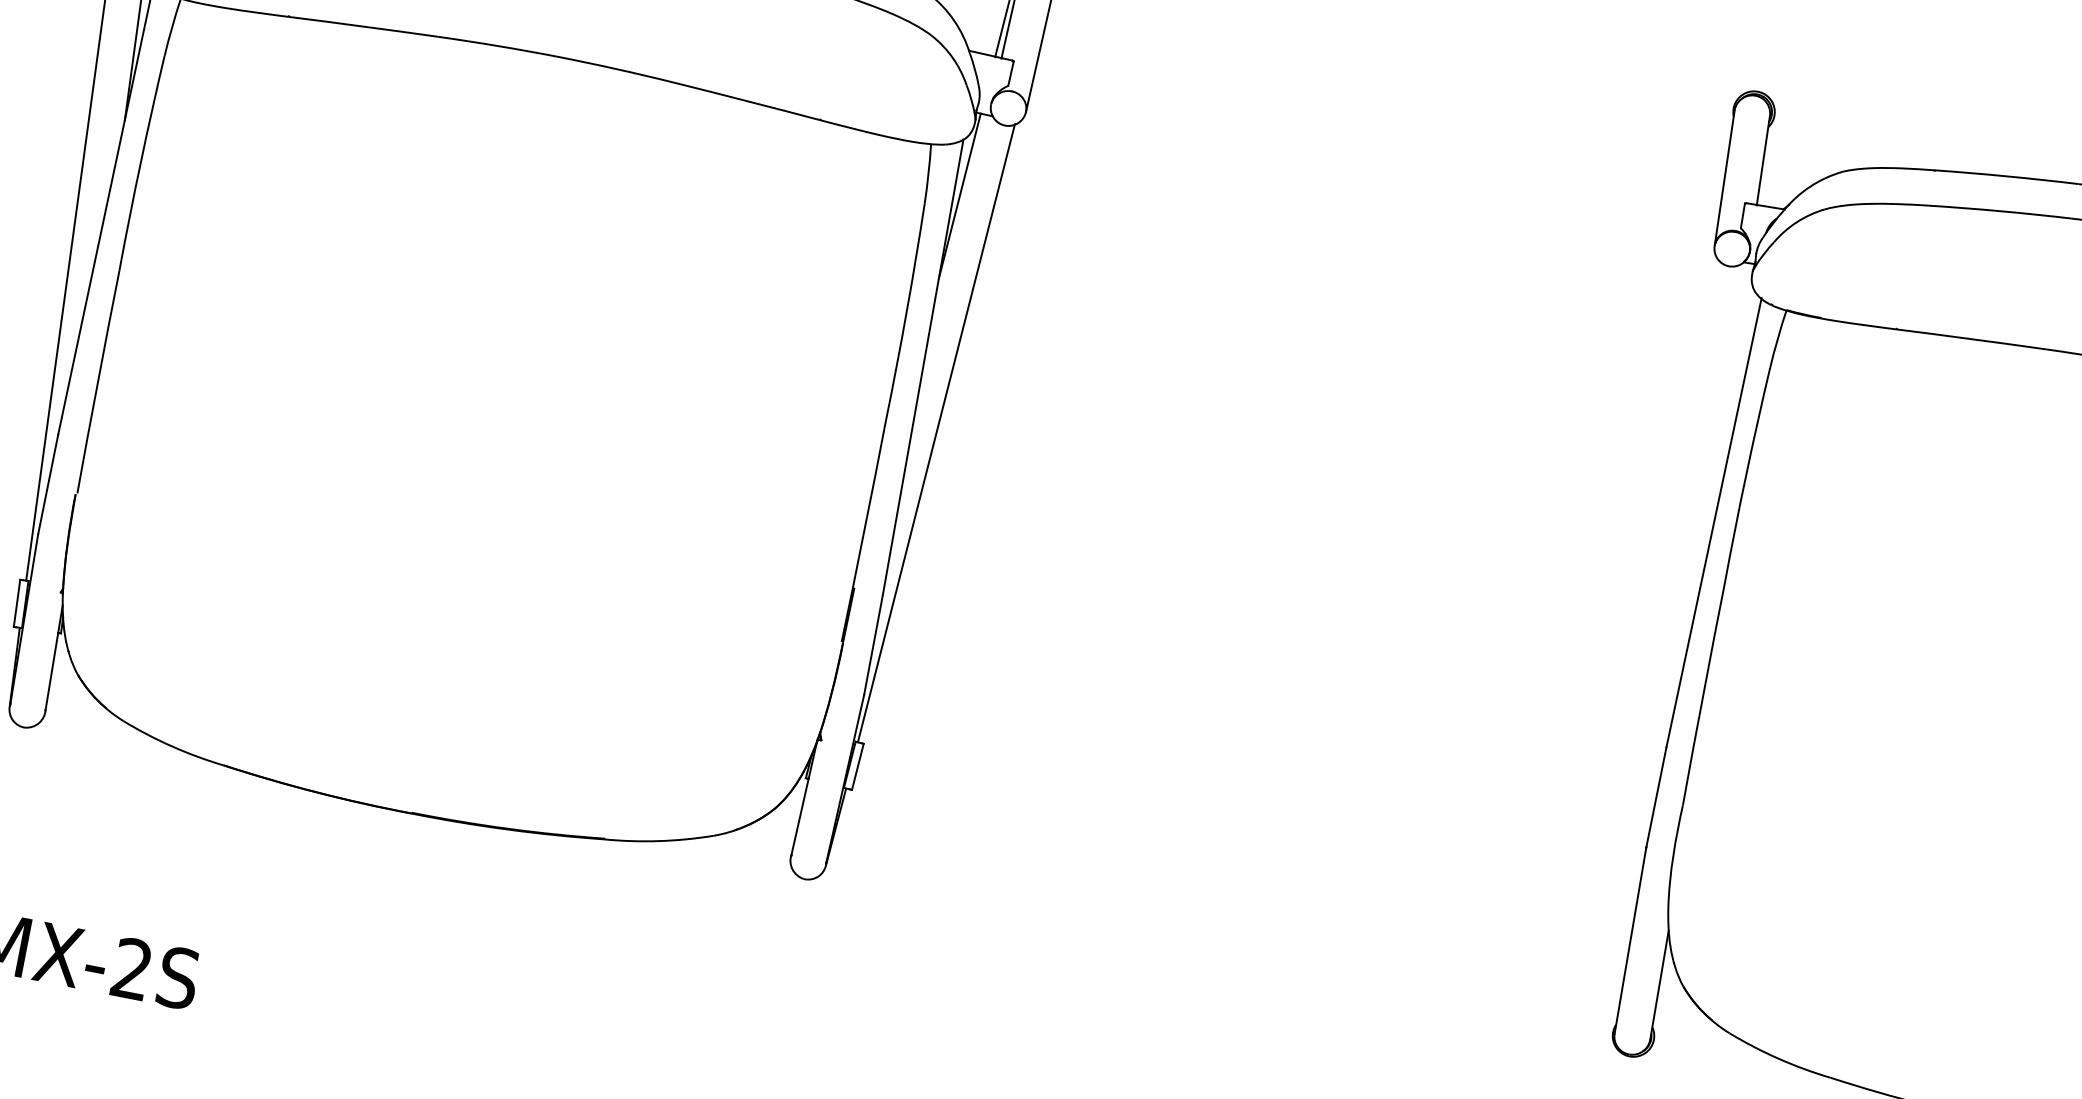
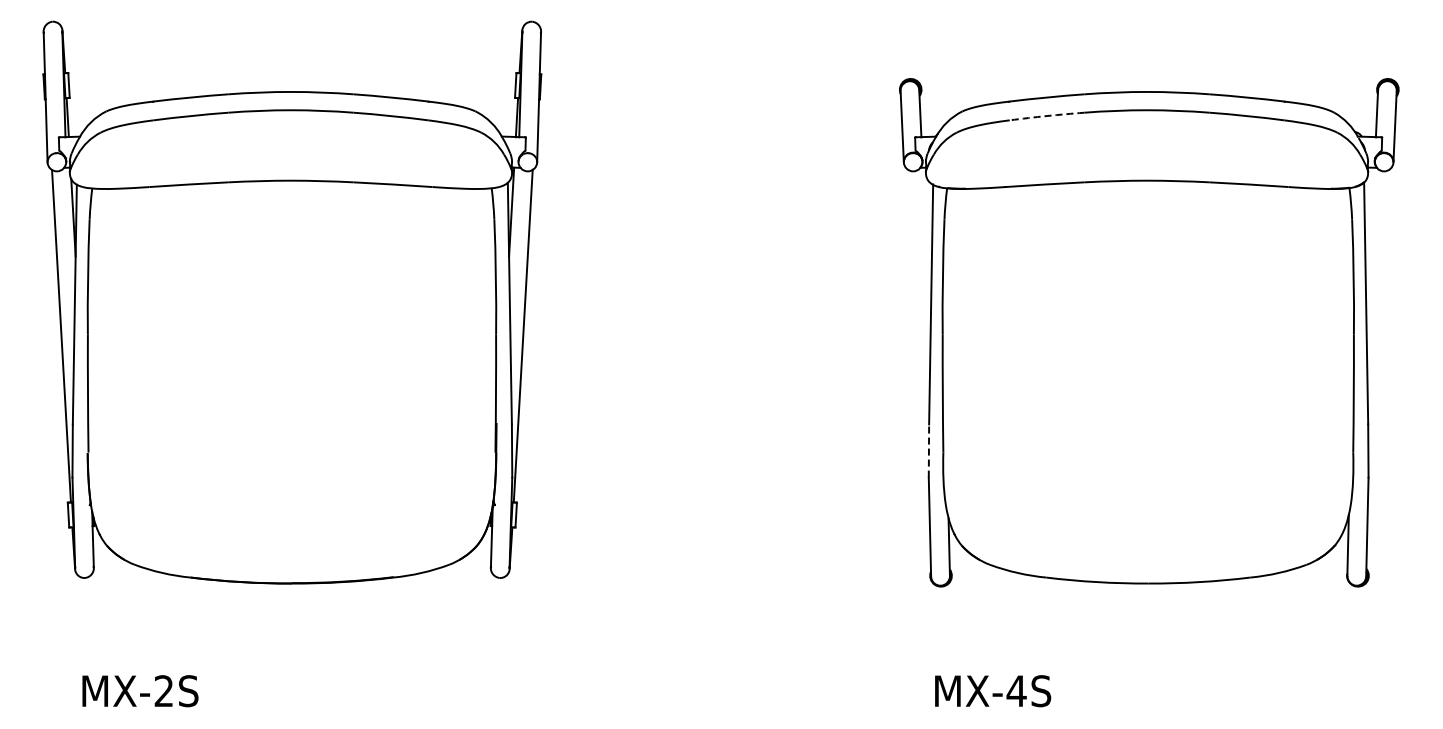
arc: (2001, 212) -> (1047, 116), solid -> dashed
line: (1655, 797) -> (928, 451), solid -> dashed

